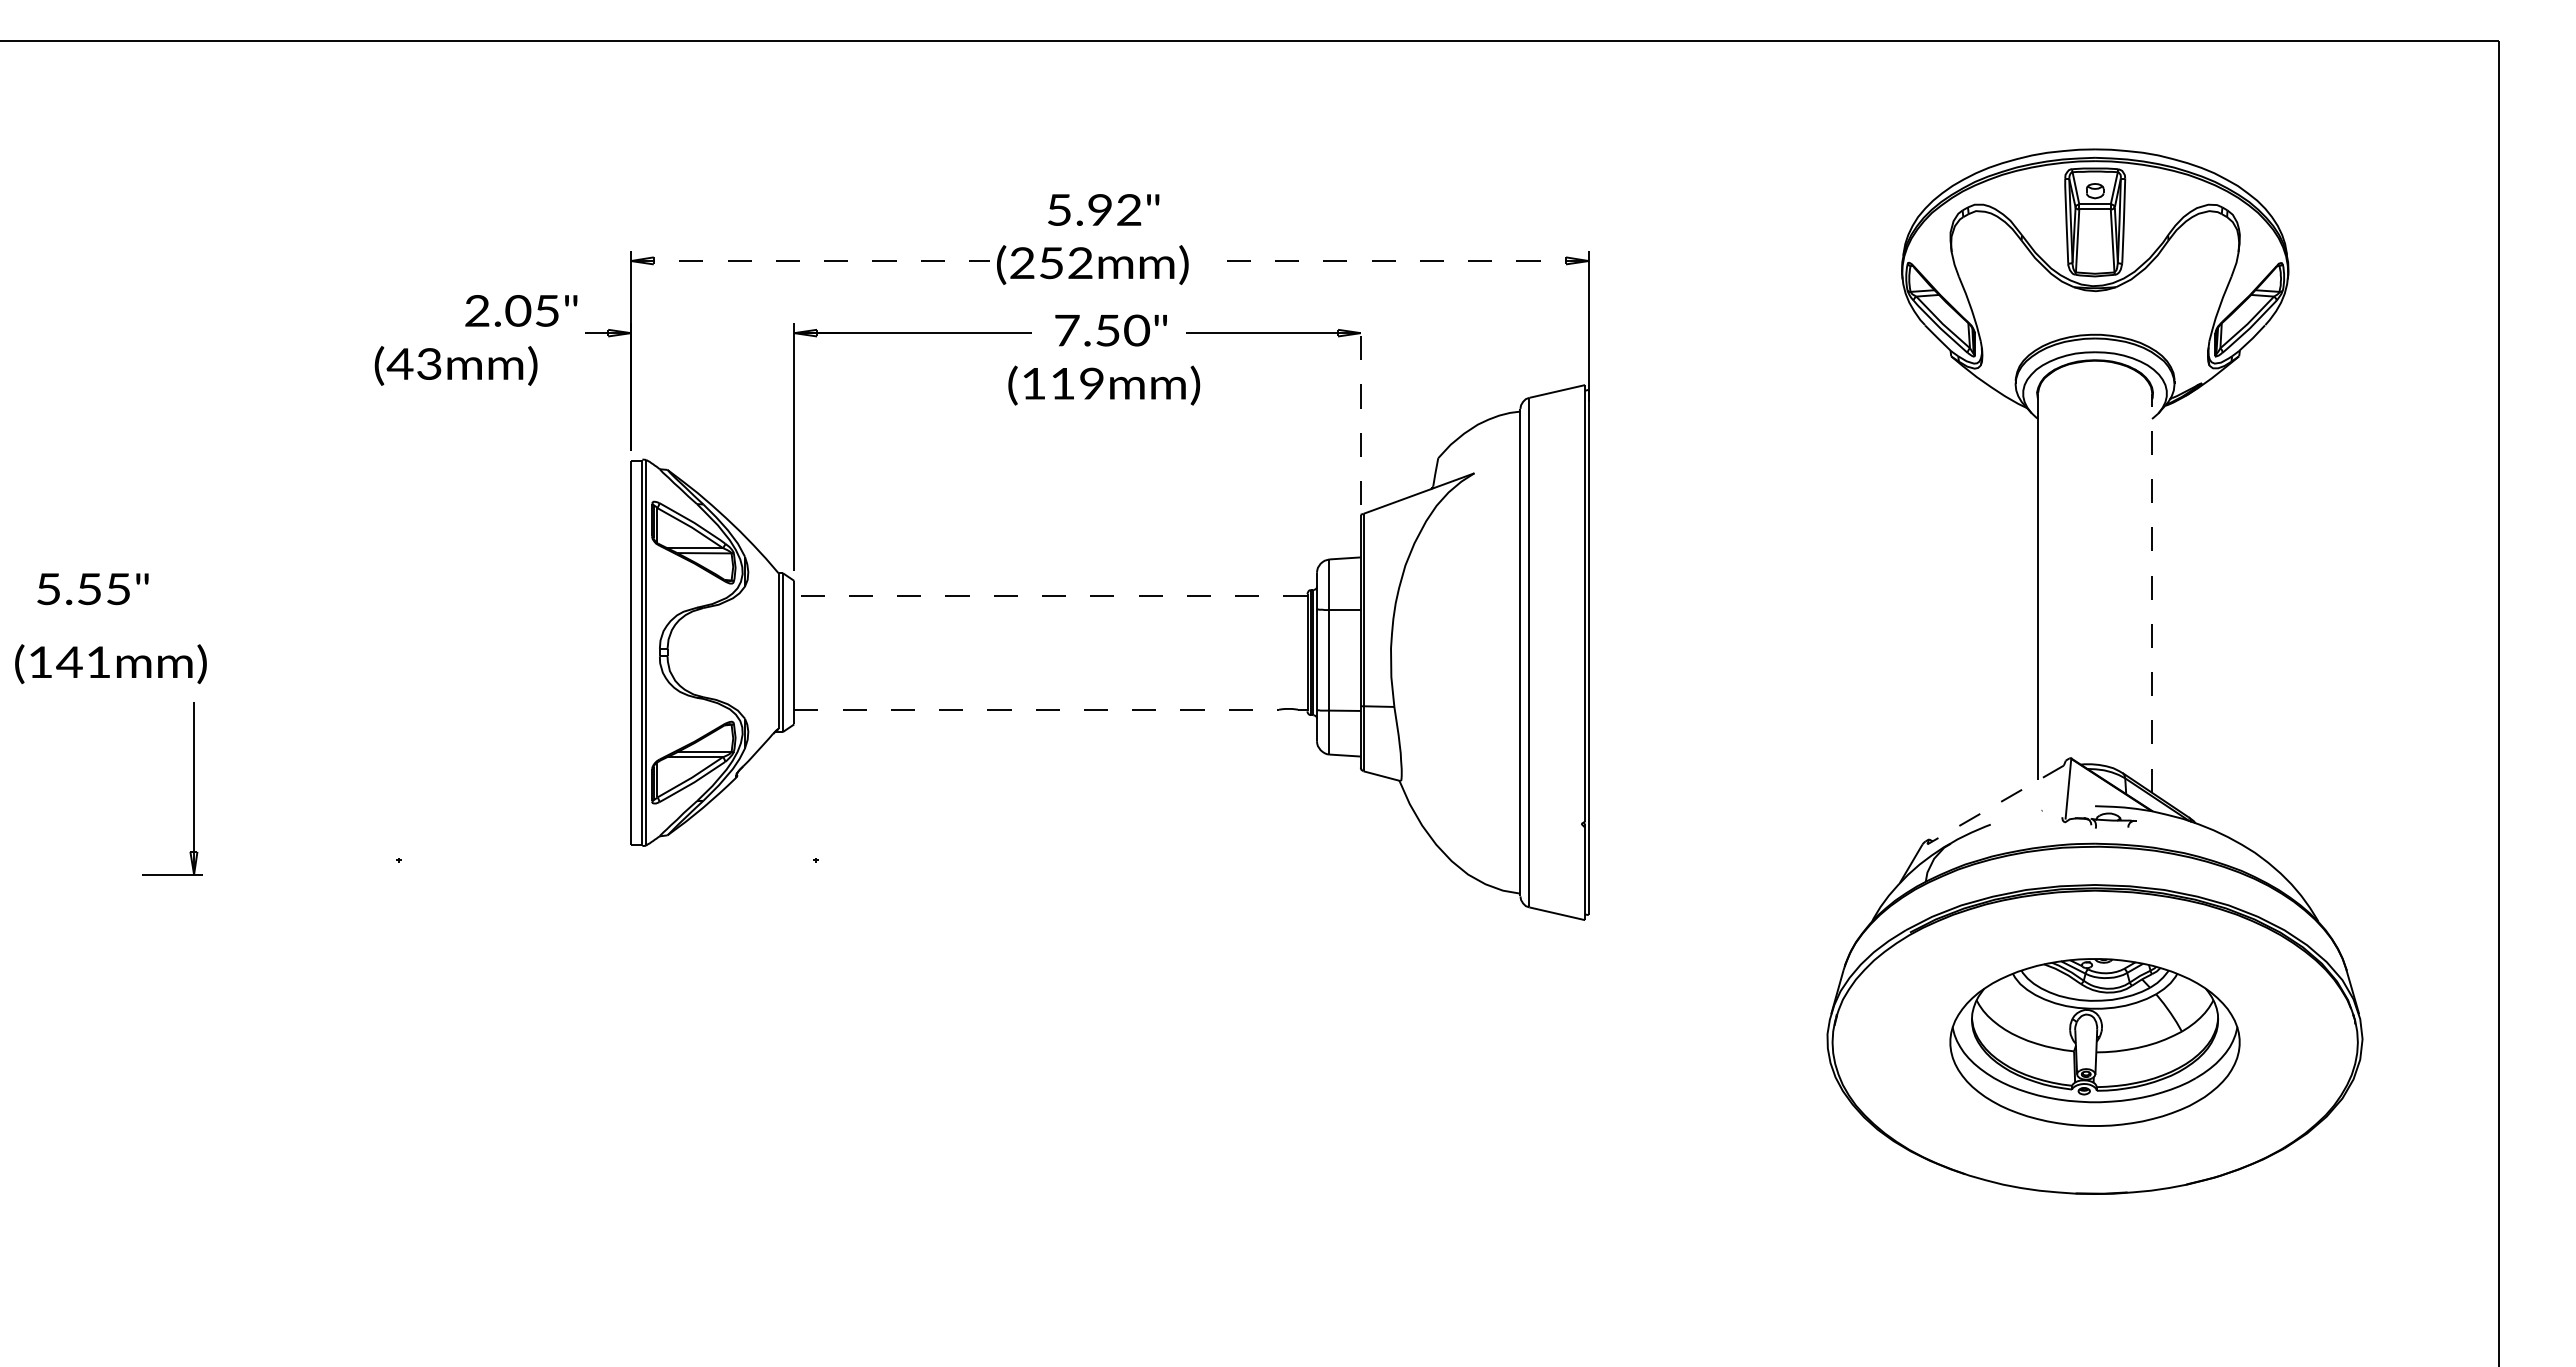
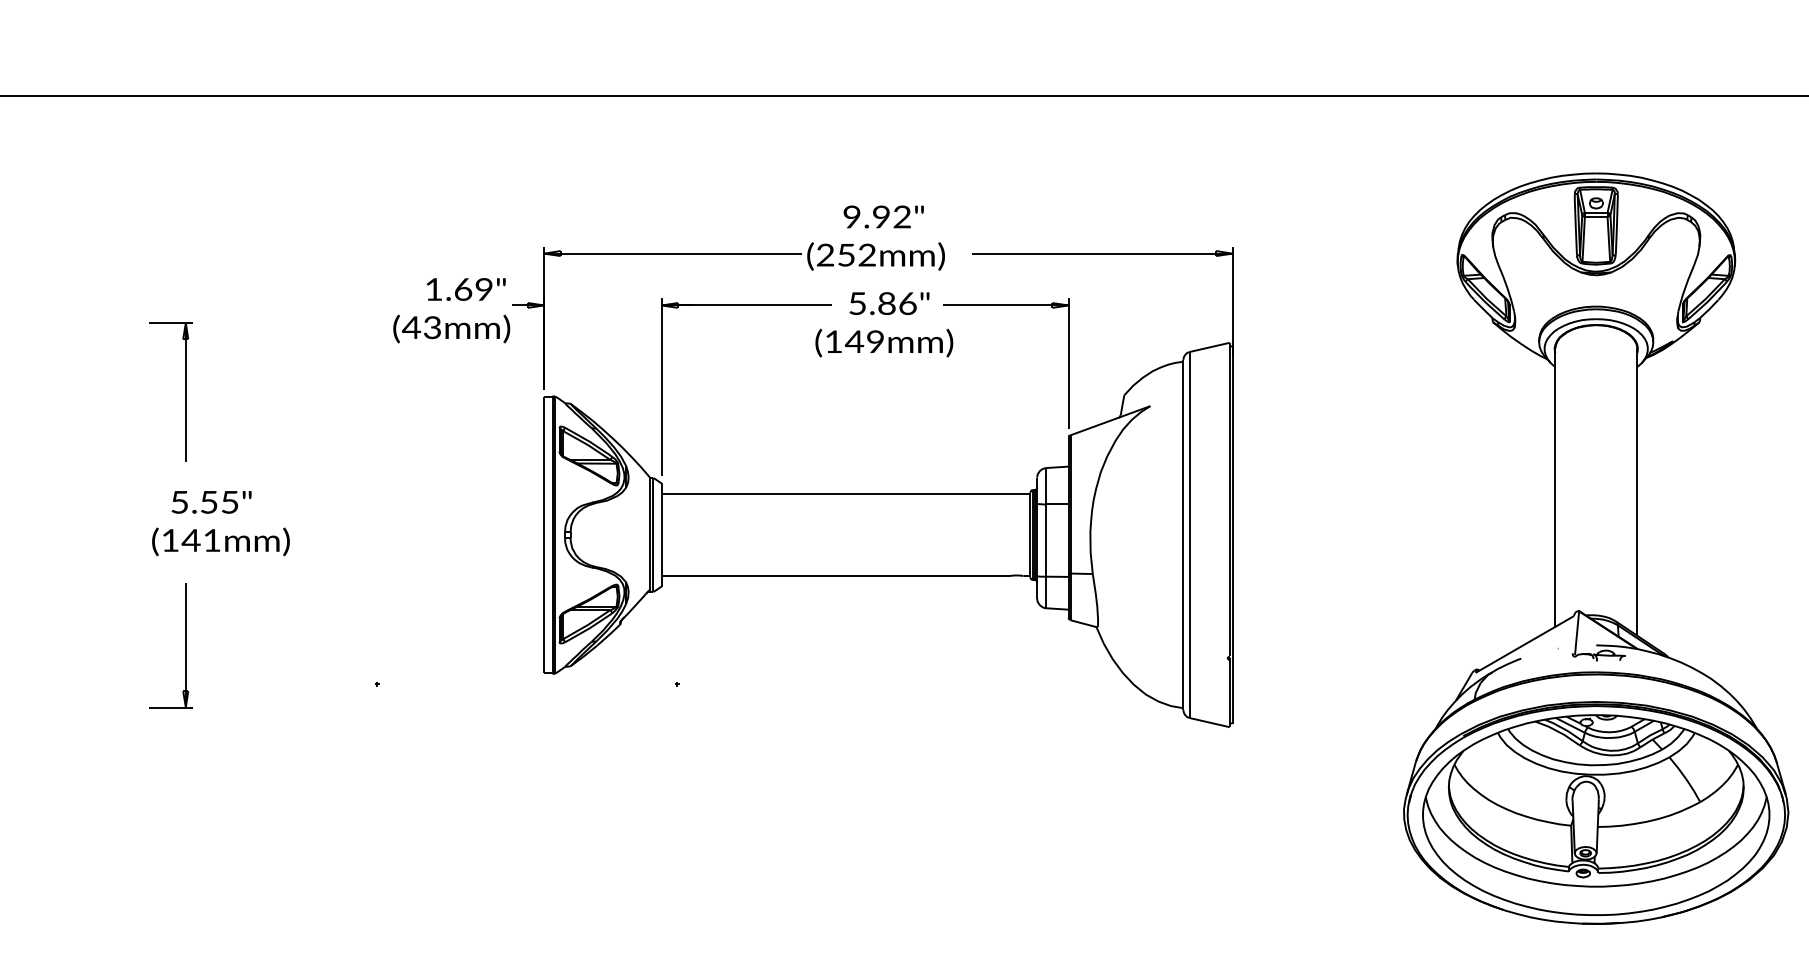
text: (1058, 209) -> (851, 216), 5.92" -> 9.92"
line: (810, 261) -> (673, 253), dashed -> solid
line: (1407, 261) -> (1102, 253), dashed -> solid
text: (511, 310) -> (458, 289), 2.05" -> 1.69"
text: (1102, 330) -> (883, 303), 7.50" -> 5.86"
text: (455, 365) -> (451, 328), moved
text: (1062, 383) -> (854, 341), (119mm) -> (149mm)
line: (1360, 414) -> (1068, 363), dashed -> solid
part: (131, 453) -> (185, 391), added
text: (92, 589) -> (211, 502), moved
line: (2152, 592) -> (1637, 491), dashed -> solid
line: (1050, 595) -> (845, 493), dashed -> solid
text: (110, 664) -> (220, 542), moved
line: (1037, 709) -> (836, 575), dashed -> solid
part: (193, 788) -> (185, 645), moved
line: (1995, 805) -> (1524, 644), dashed -> solid
part: (2094, 1042) -> (1595, 815), size x1.67

